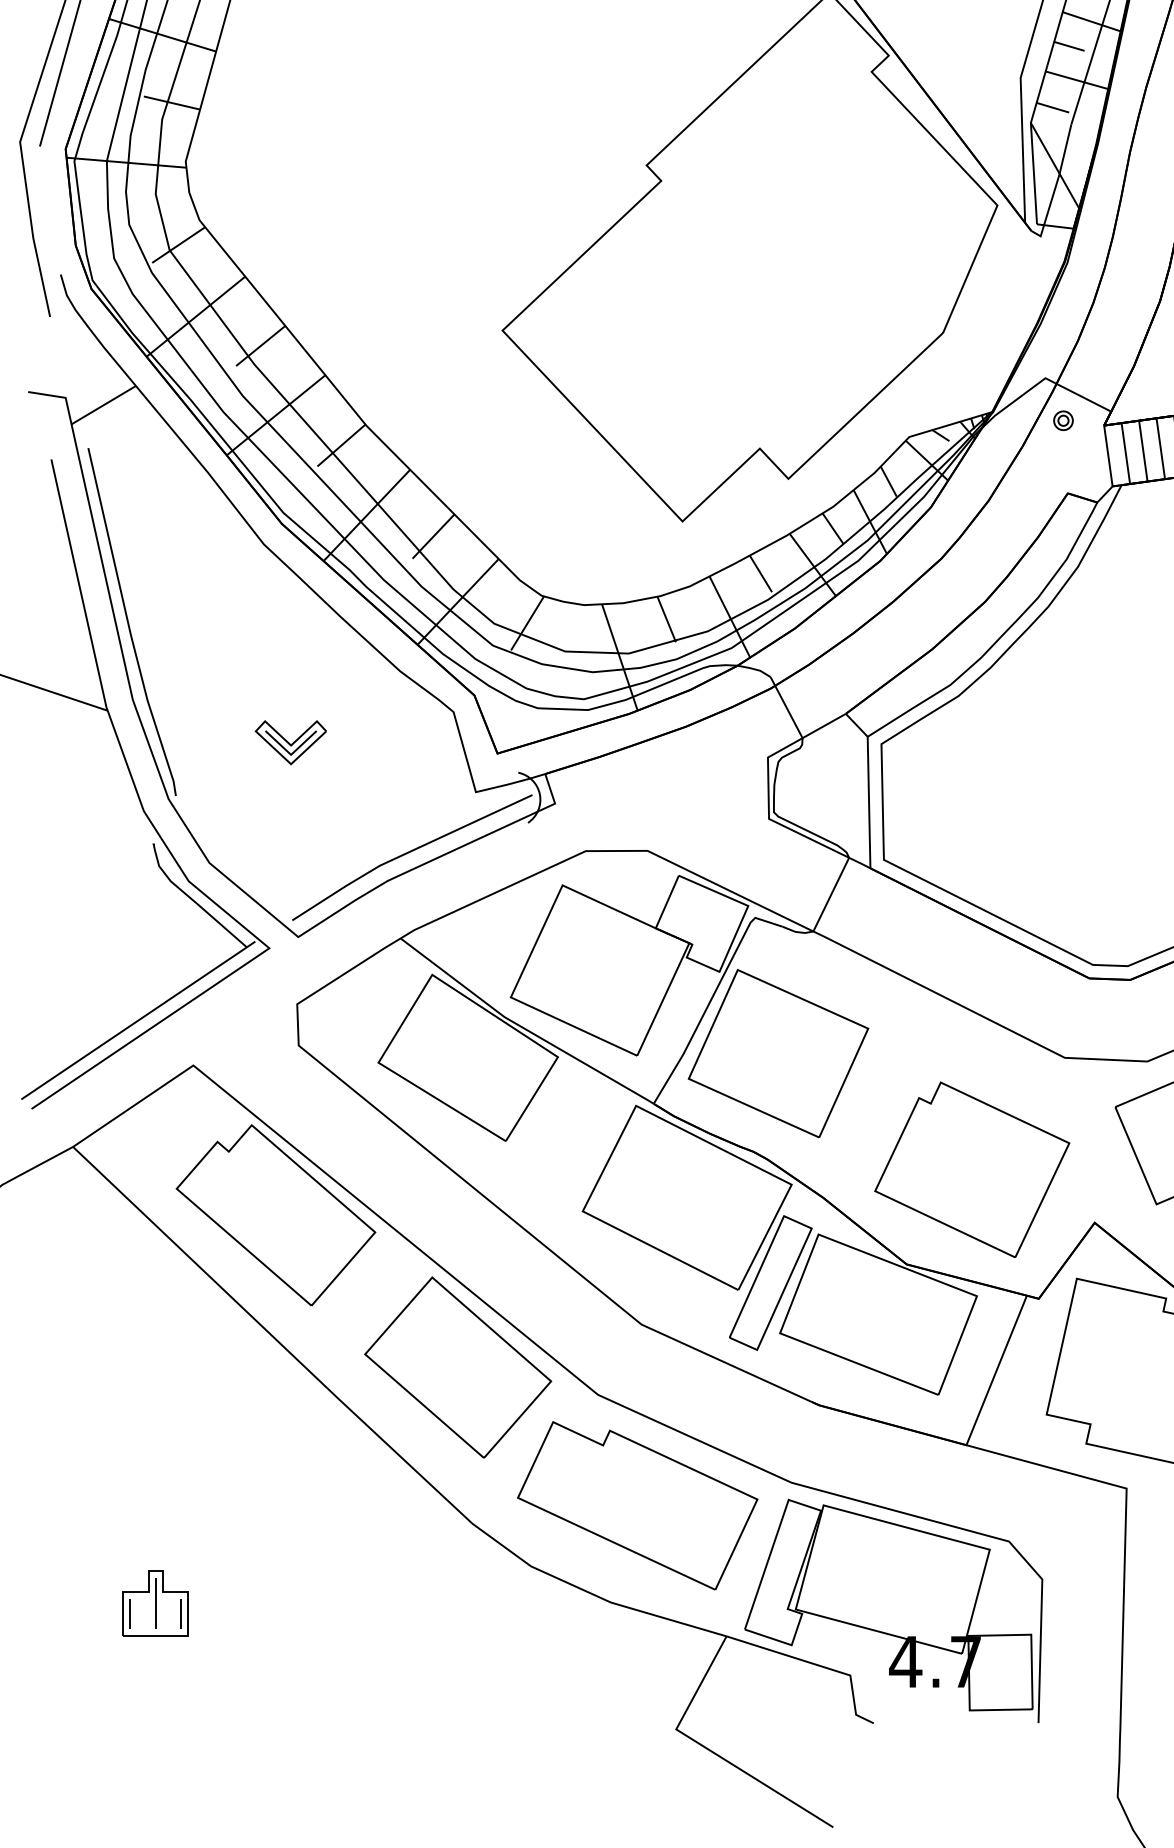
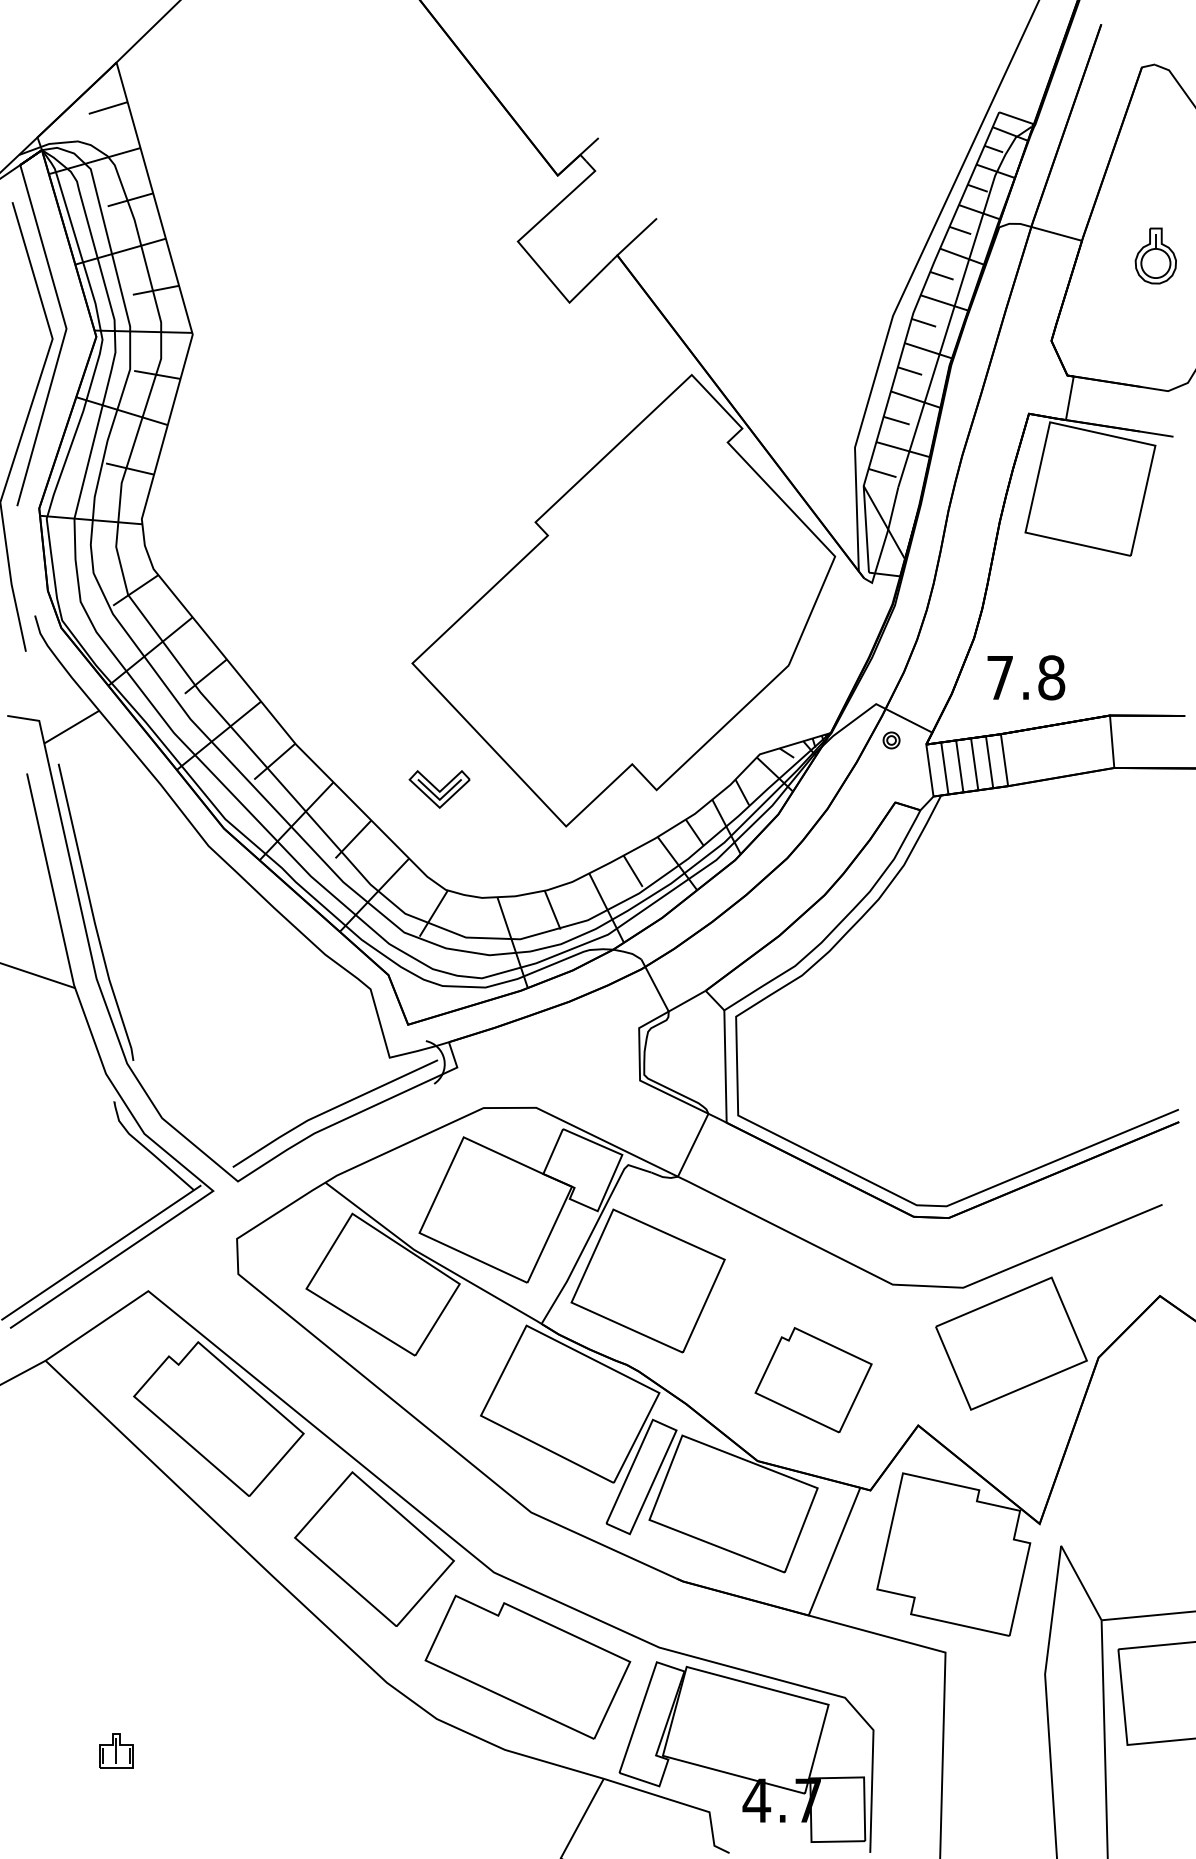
part: (290, 742) -> (439, 789), moved
part: (972, 1168) -> (813, 1379), size x0.7
part: (156, 1603) -> (116, 1750), size x0.6

